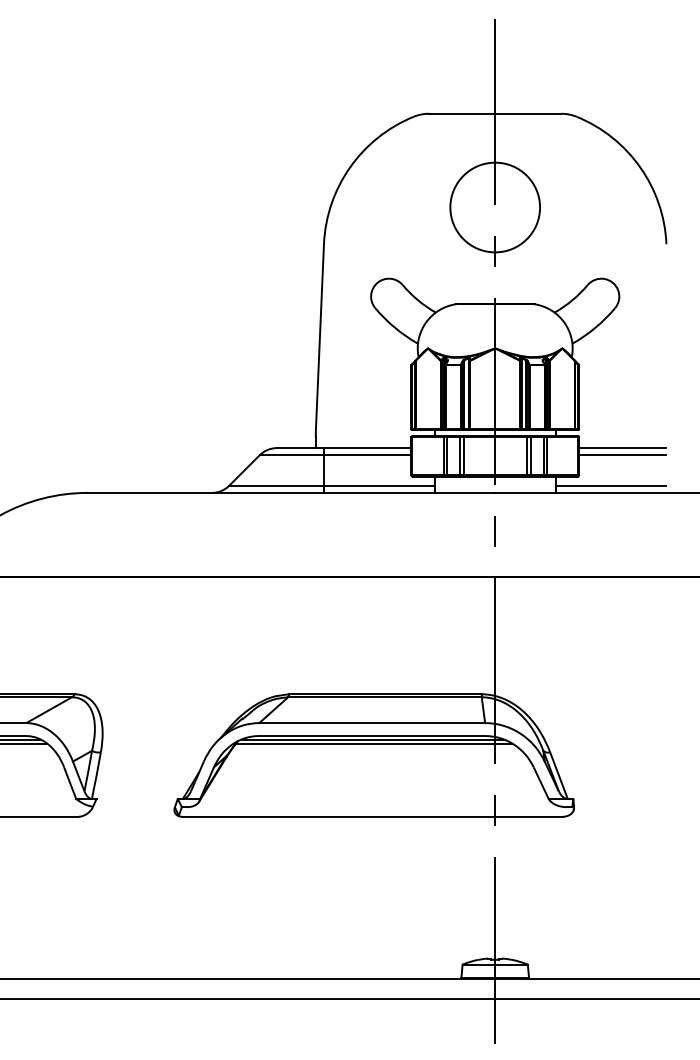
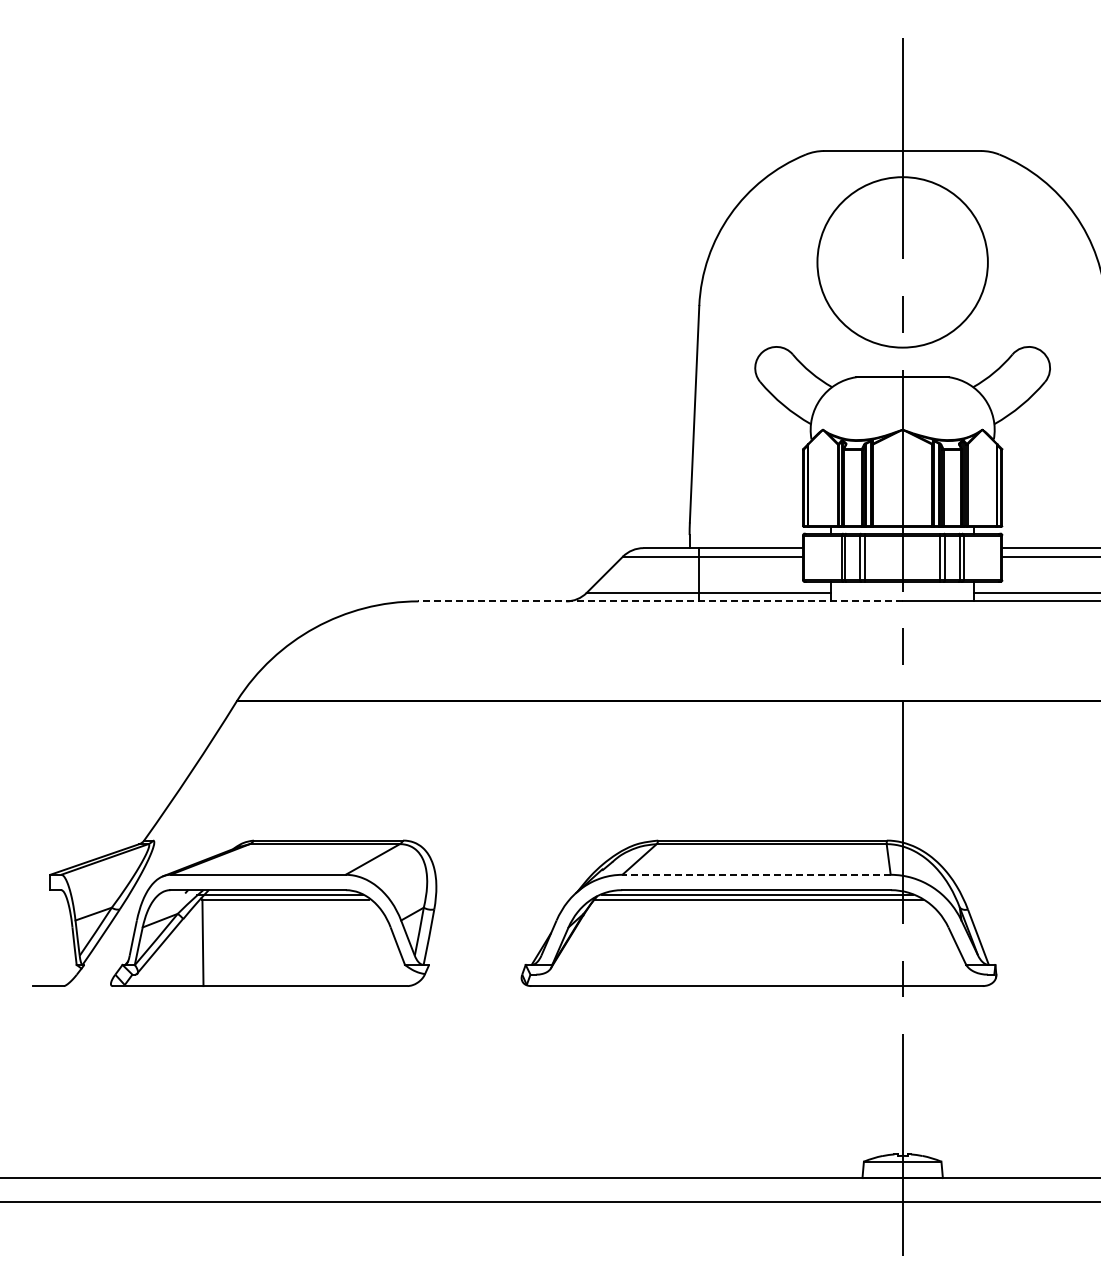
circle: (495, 207) -> (902, 262), size x1.6
line: (291, 493) -> (660, 601), solid -> dashed
line: (372, 722) -> (756, 874), solid -> dashed

